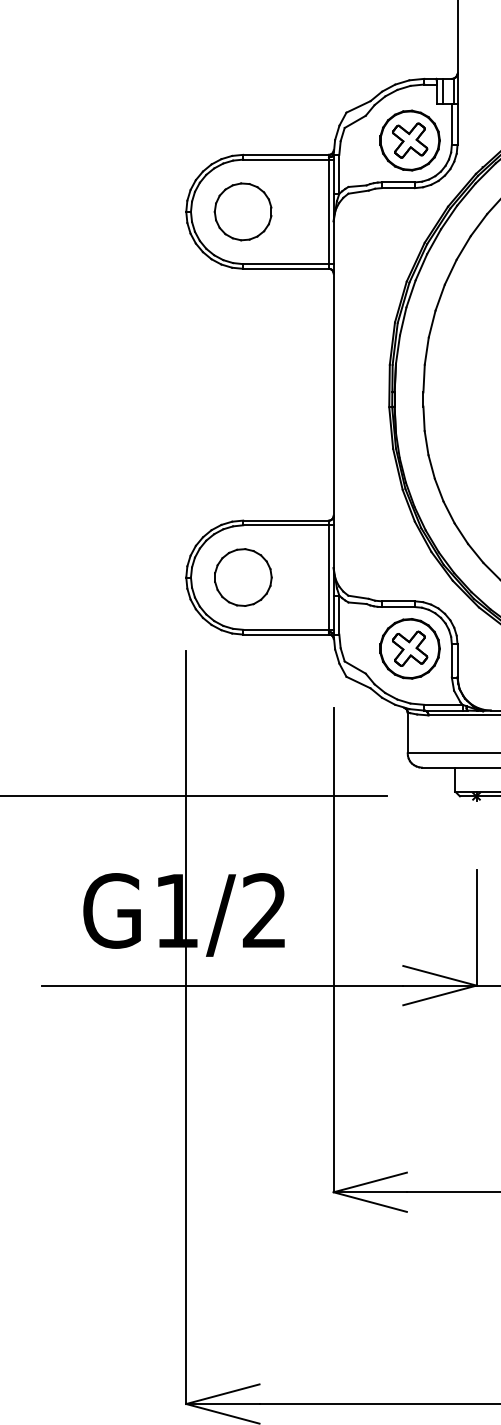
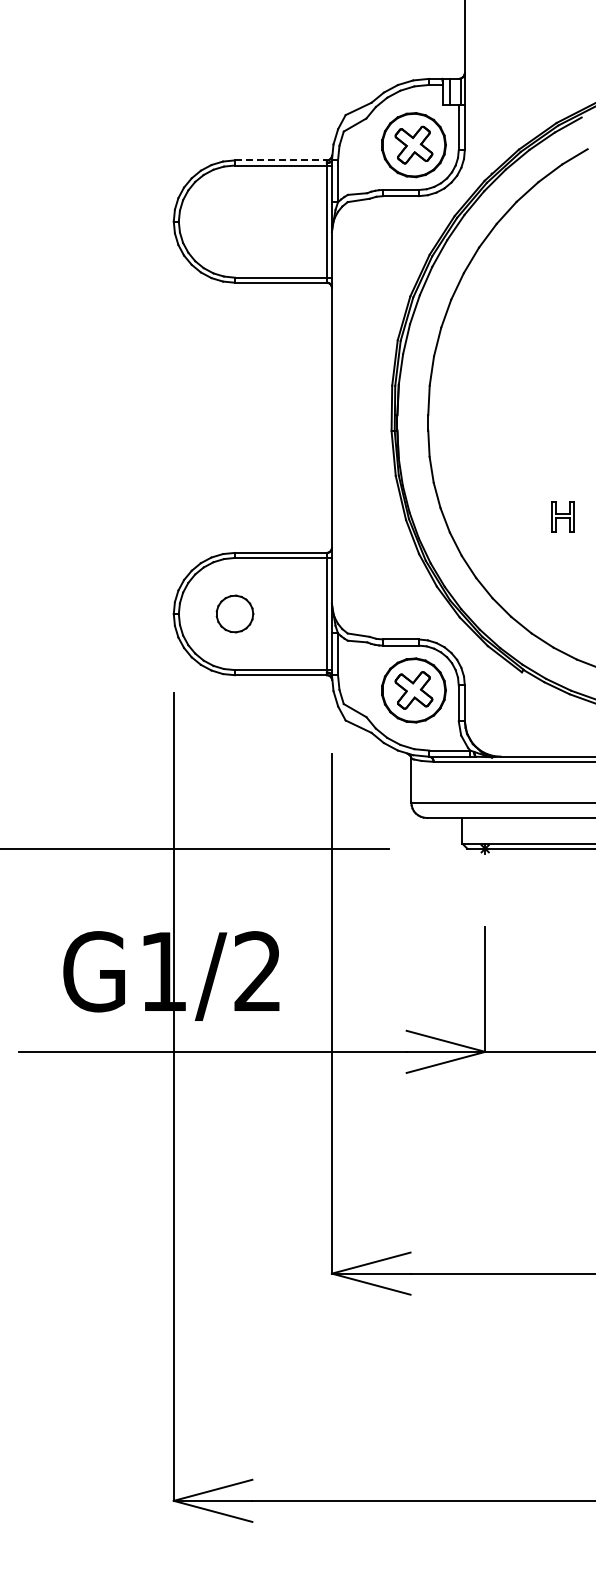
line: (286, 154) -> (281, 160), solid -> dashed
part: (242, 211) -> (234, 221), removed
part: (242, 577) -> (234, 613), size x0.6

